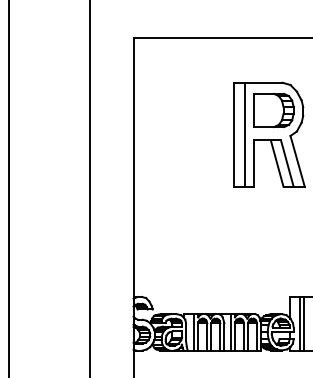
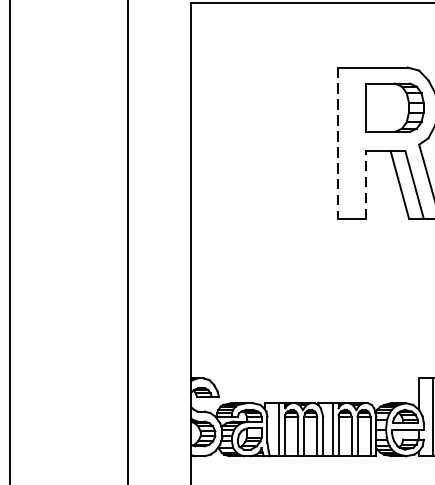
line: (244, 134) -> (352, 142), removed
line: (234, 135) -> (337, 144), solid -> dashed
line: (254, 163) -> (366, 184), solid -> dashed

